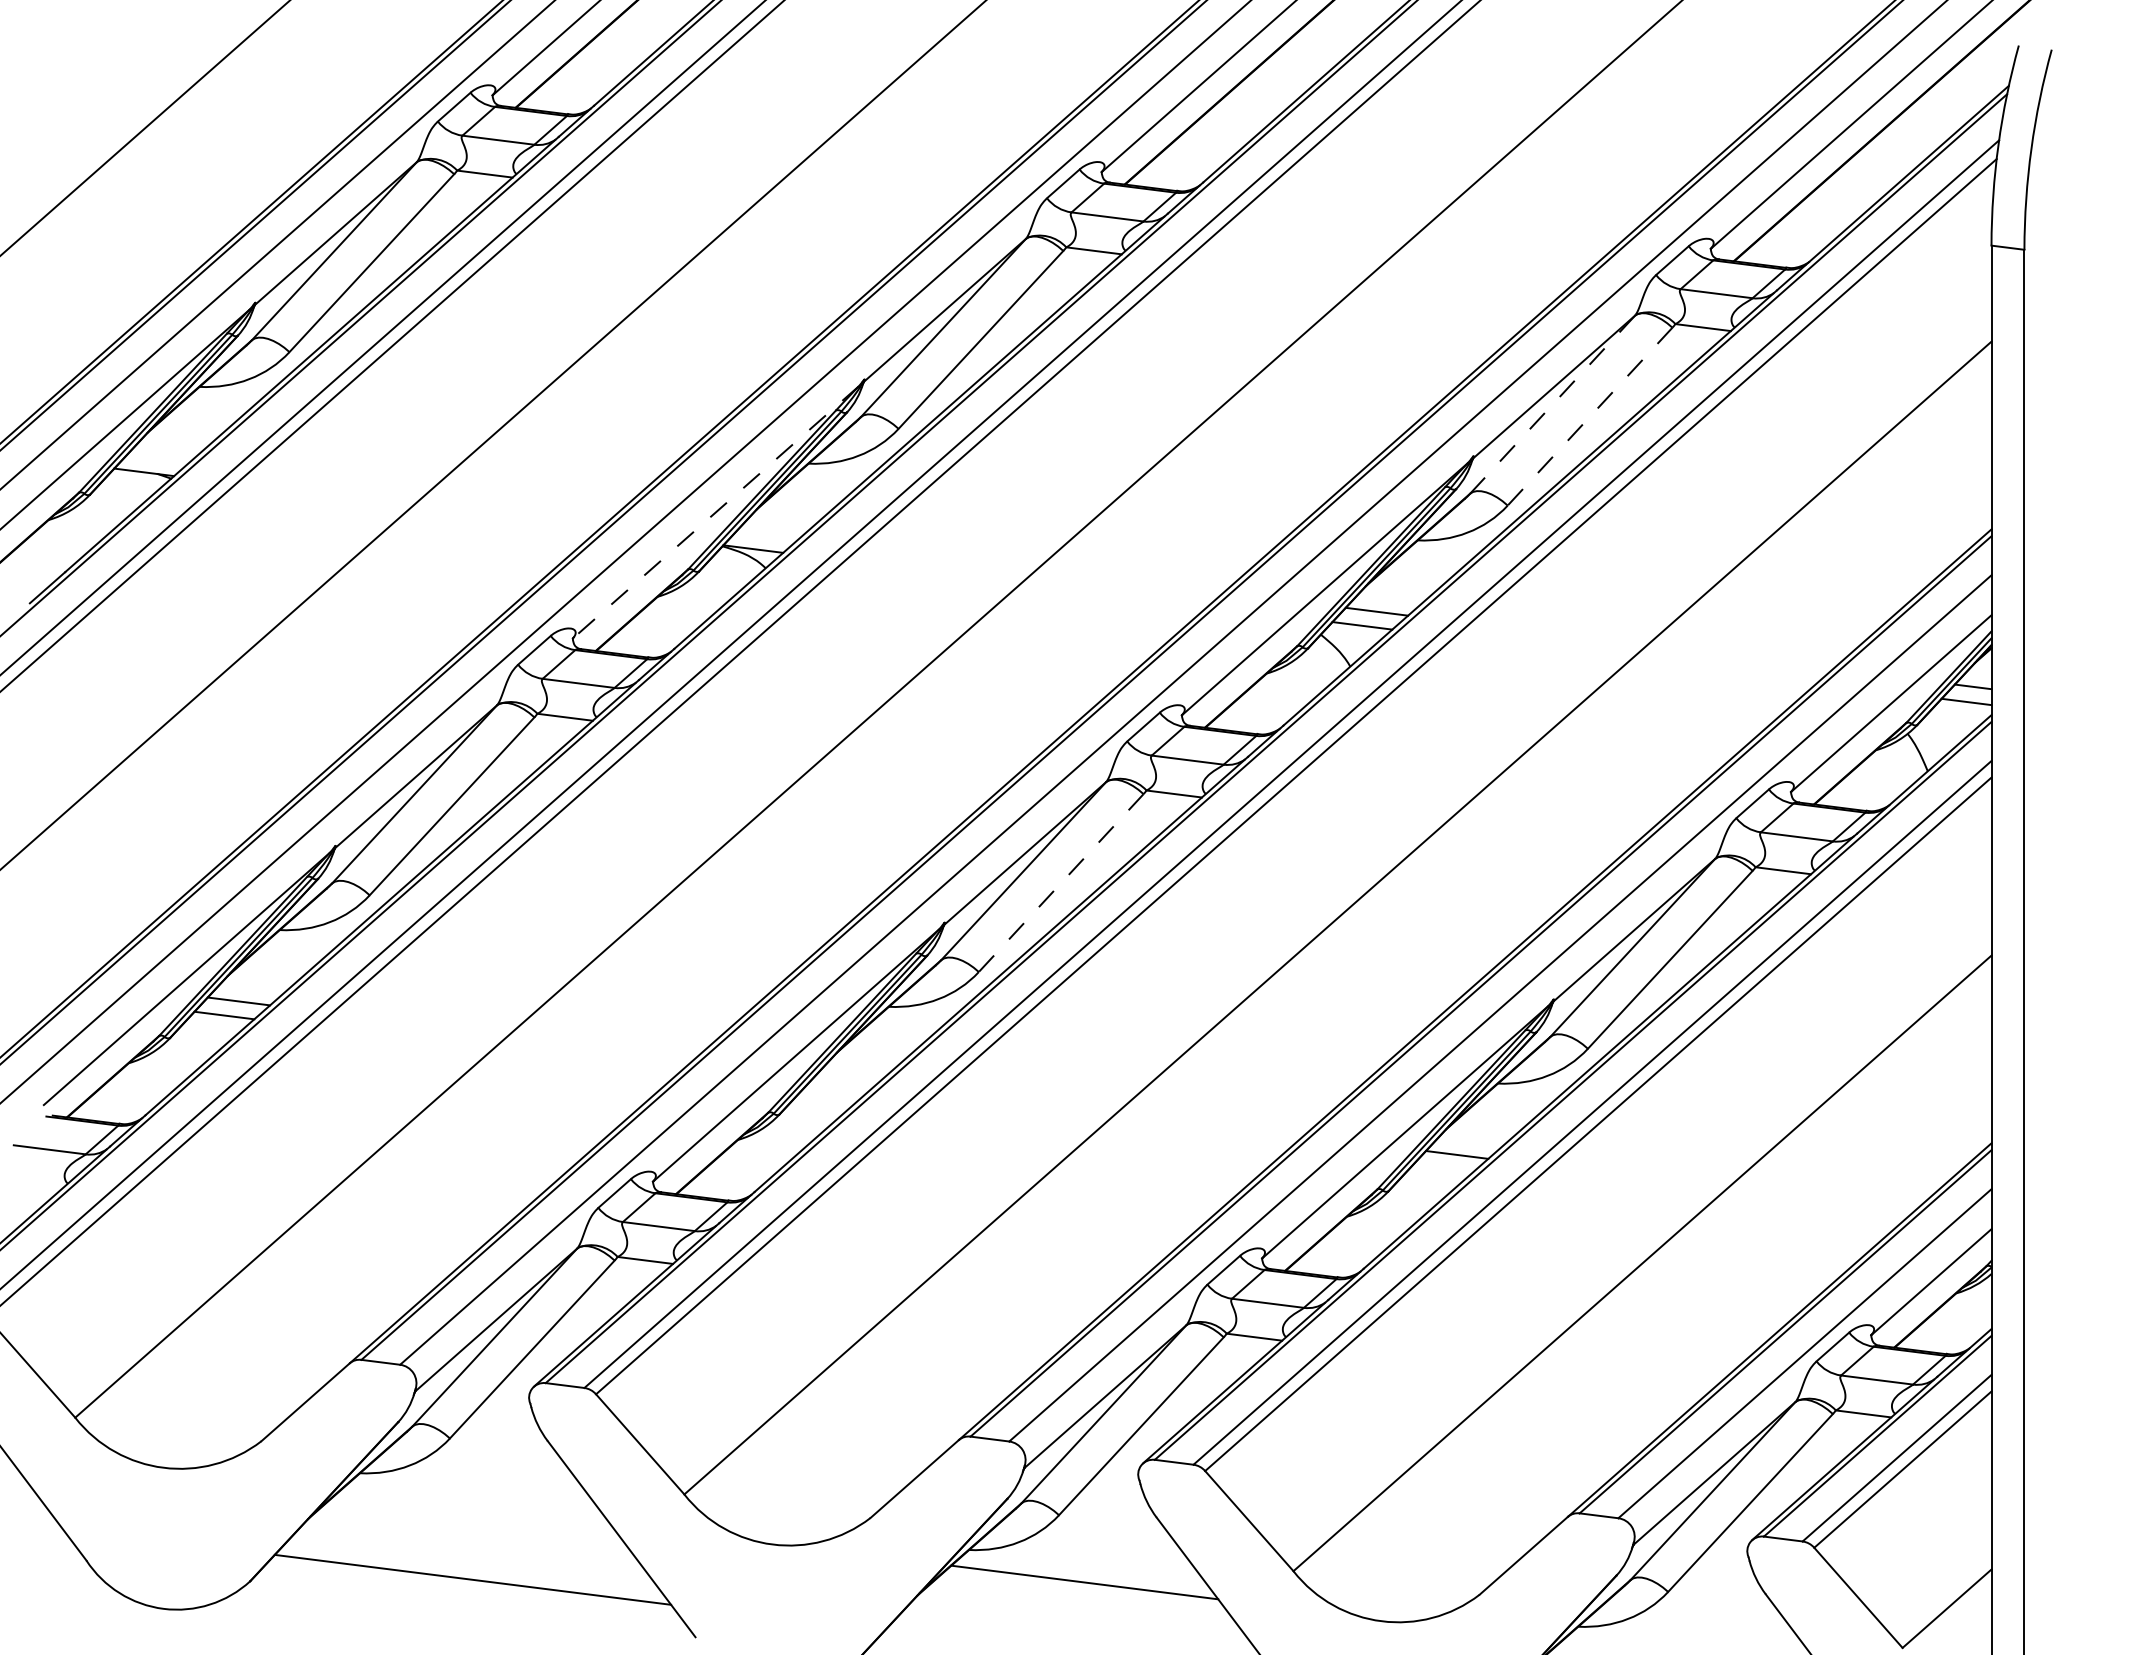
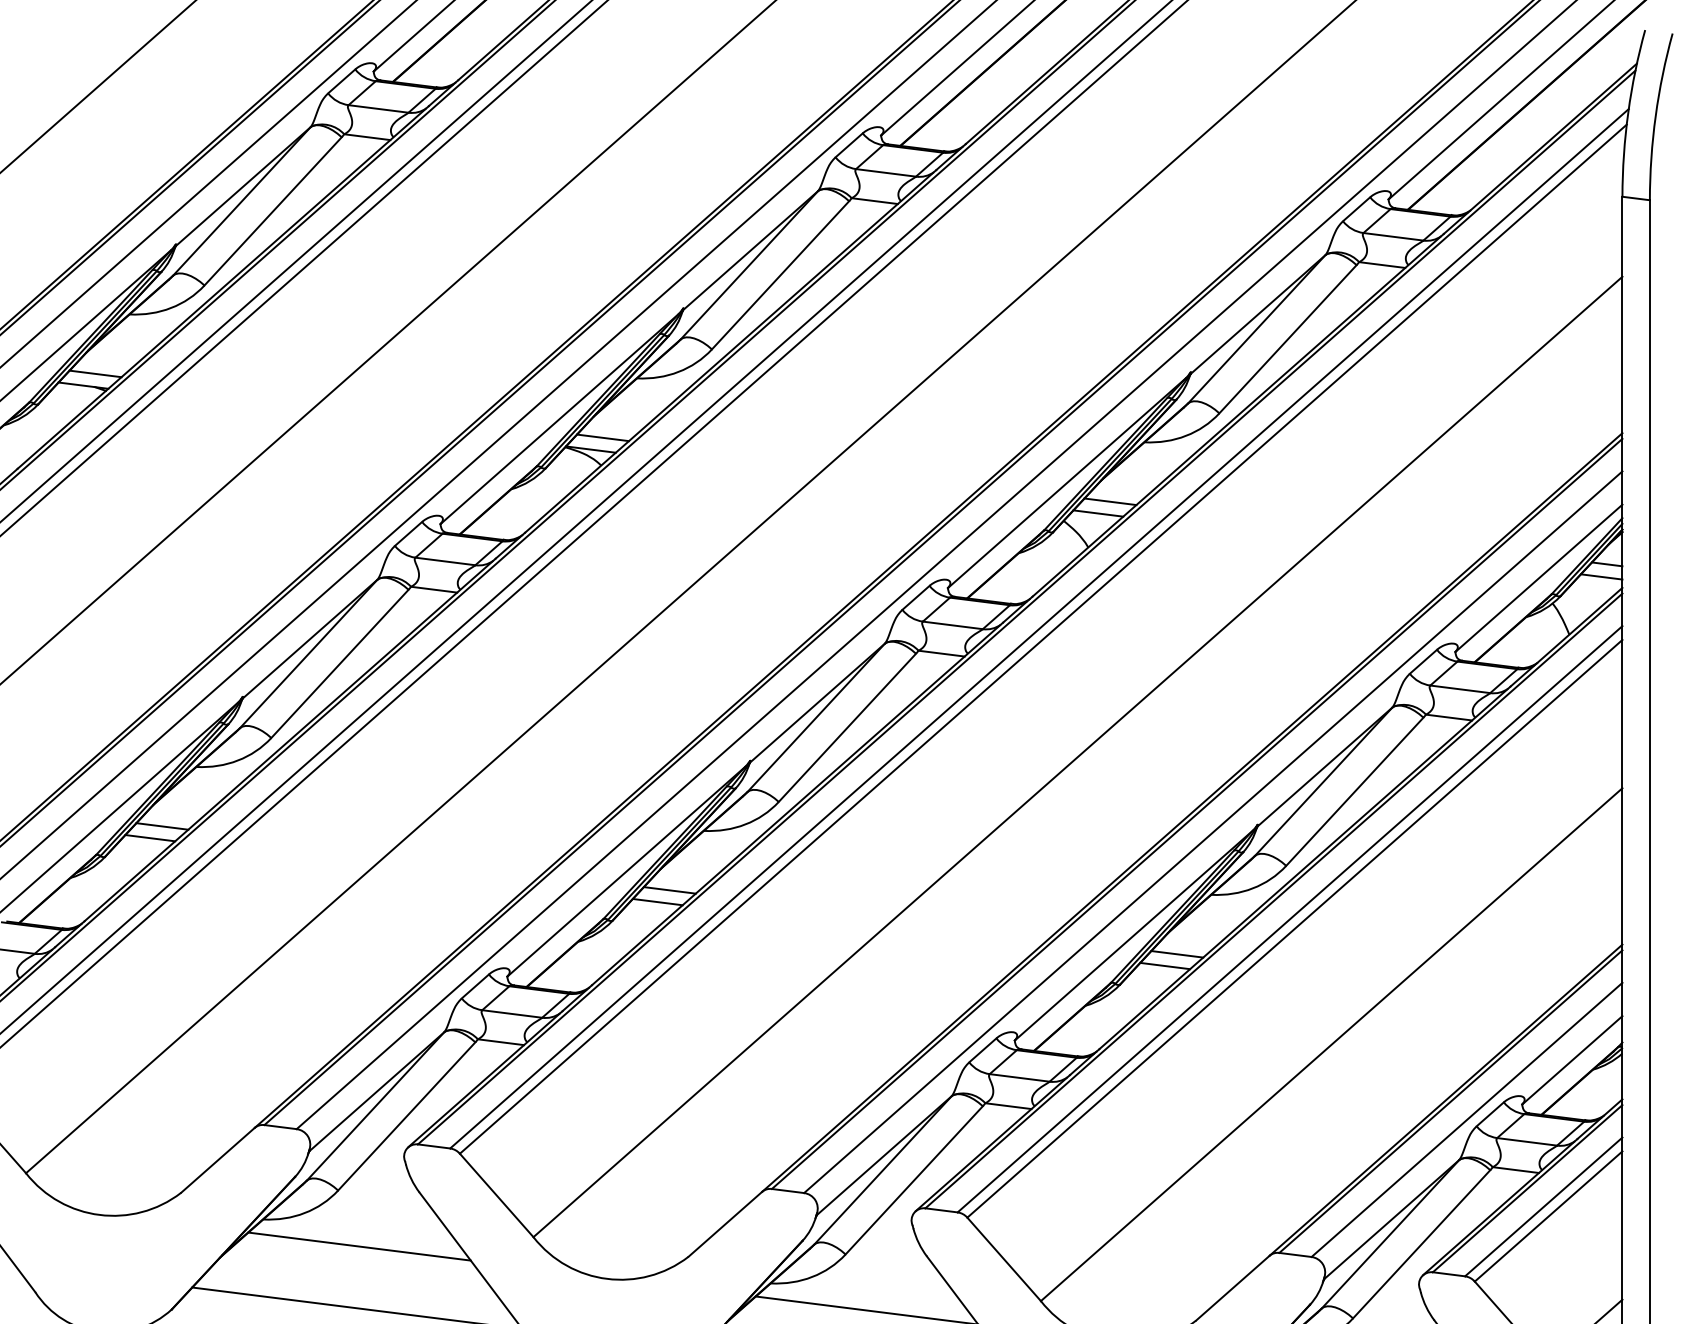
line: (1552, 404) -> (1256, 329), dashed -> solid
line: (1589, 417) -> (1287, 339), dashed -> solid
line: (158, 458) -> (95, 374), added
line: (715, 512) -> (559, 419), dashed -> solid
line: (767, 534) -> (602, 437), added
line: (1060, 883) -> (846, 728), dashed -> solid
line: (847, 1078) -> (669, 890), added
line: (833, 1092) -> (657, 902), added
line: (1442, 1168) -> (1165, 965), added
line: (475, 1505) -> (359, 1246), added

